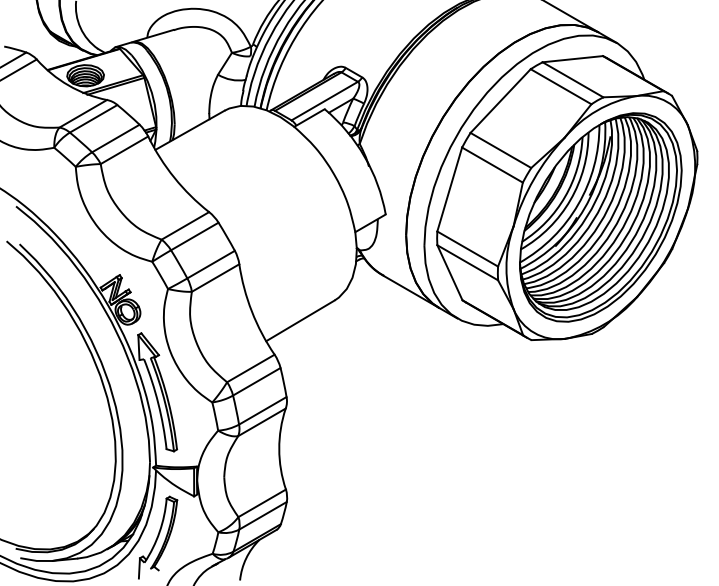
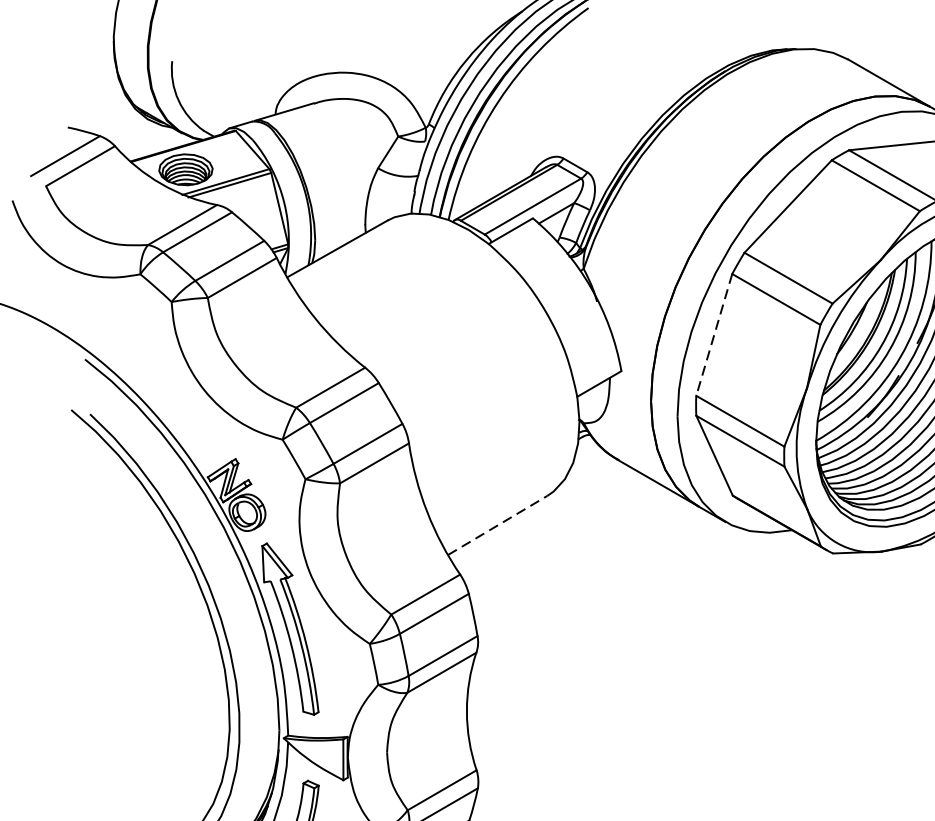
line: (449, 189) -> (713, 334), solid -> dashed
line: (300, 320) -> (497, 524), solid -> dashed

